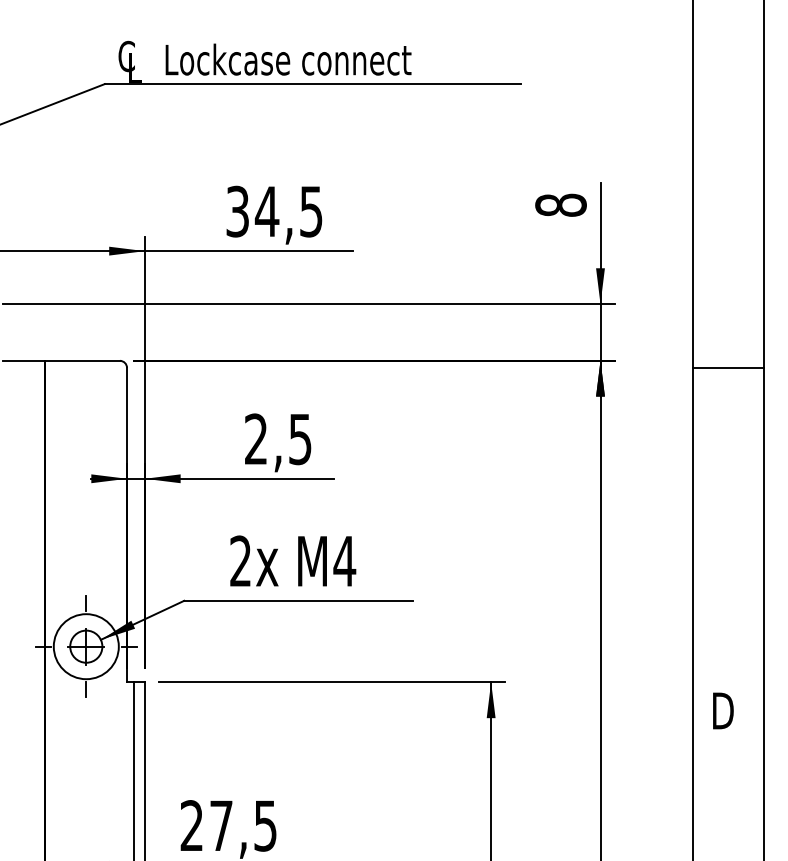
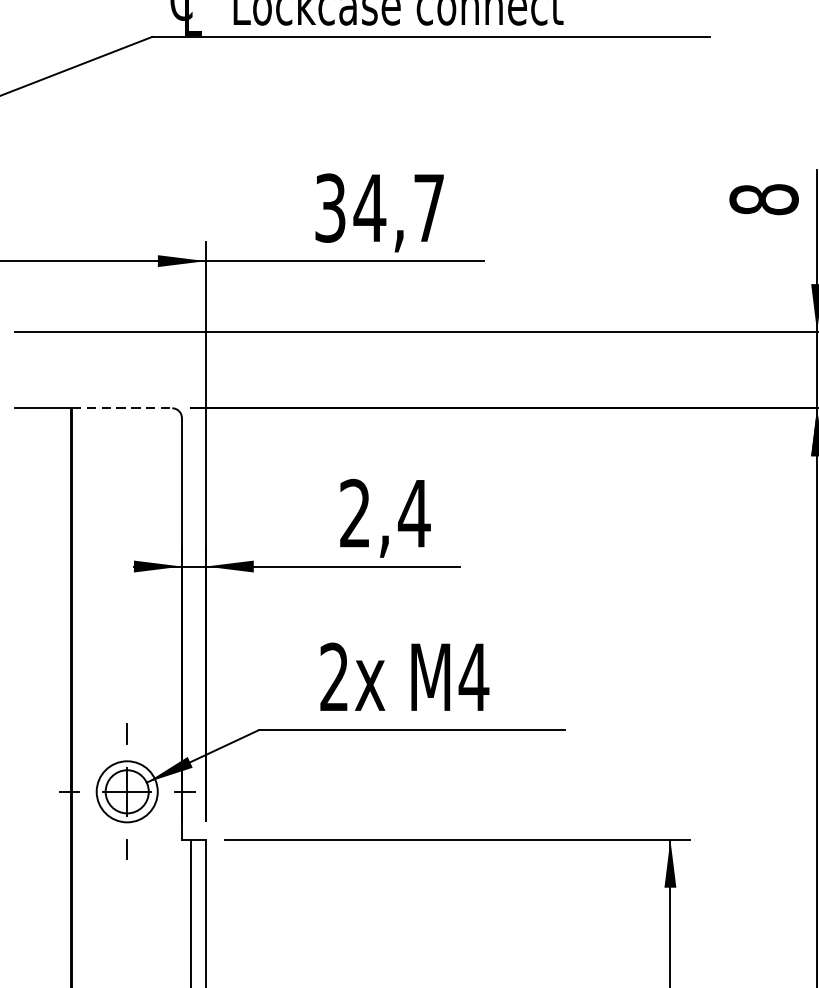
text: (311, 211) -> (429, 207), 34,5 -> 34,7
line: (83, 360) -> (123, 407), solid -> dashed
text: (300, 439) -> (414, 513), 2,5 -> 2,4
circle: (85, 646) -> (126, 791), size x0.7

